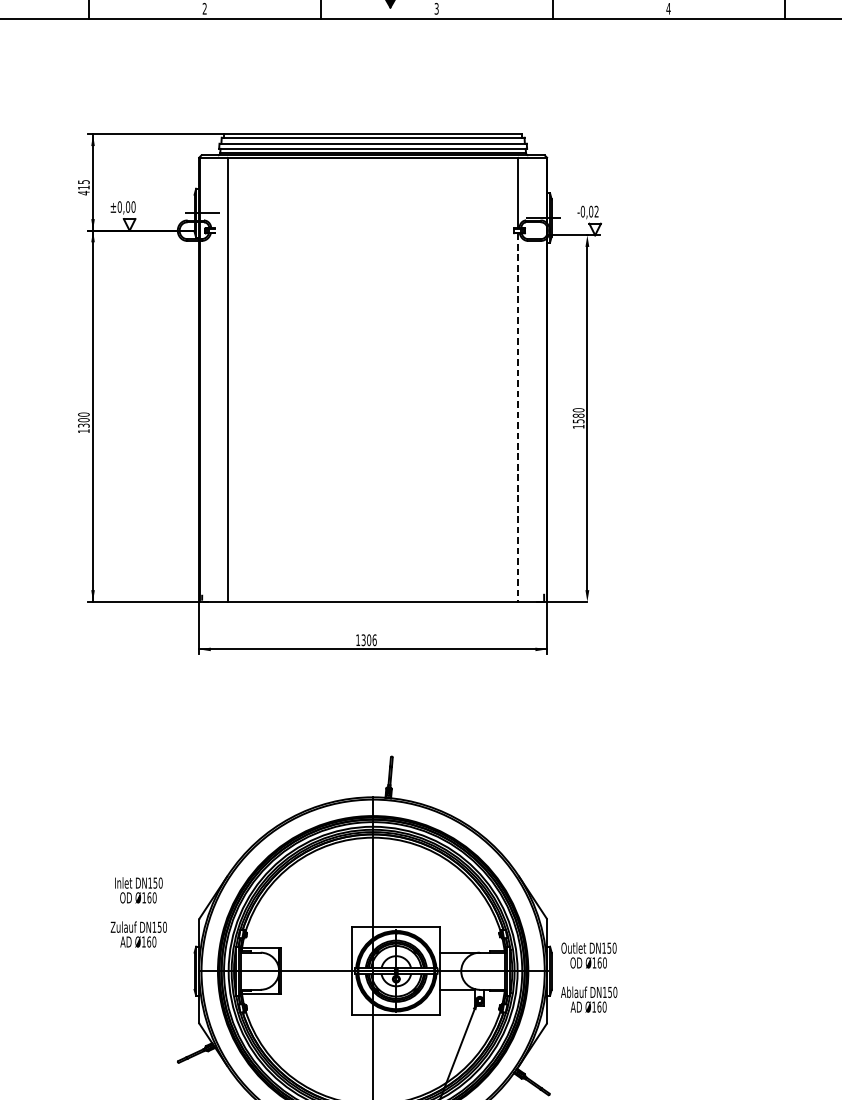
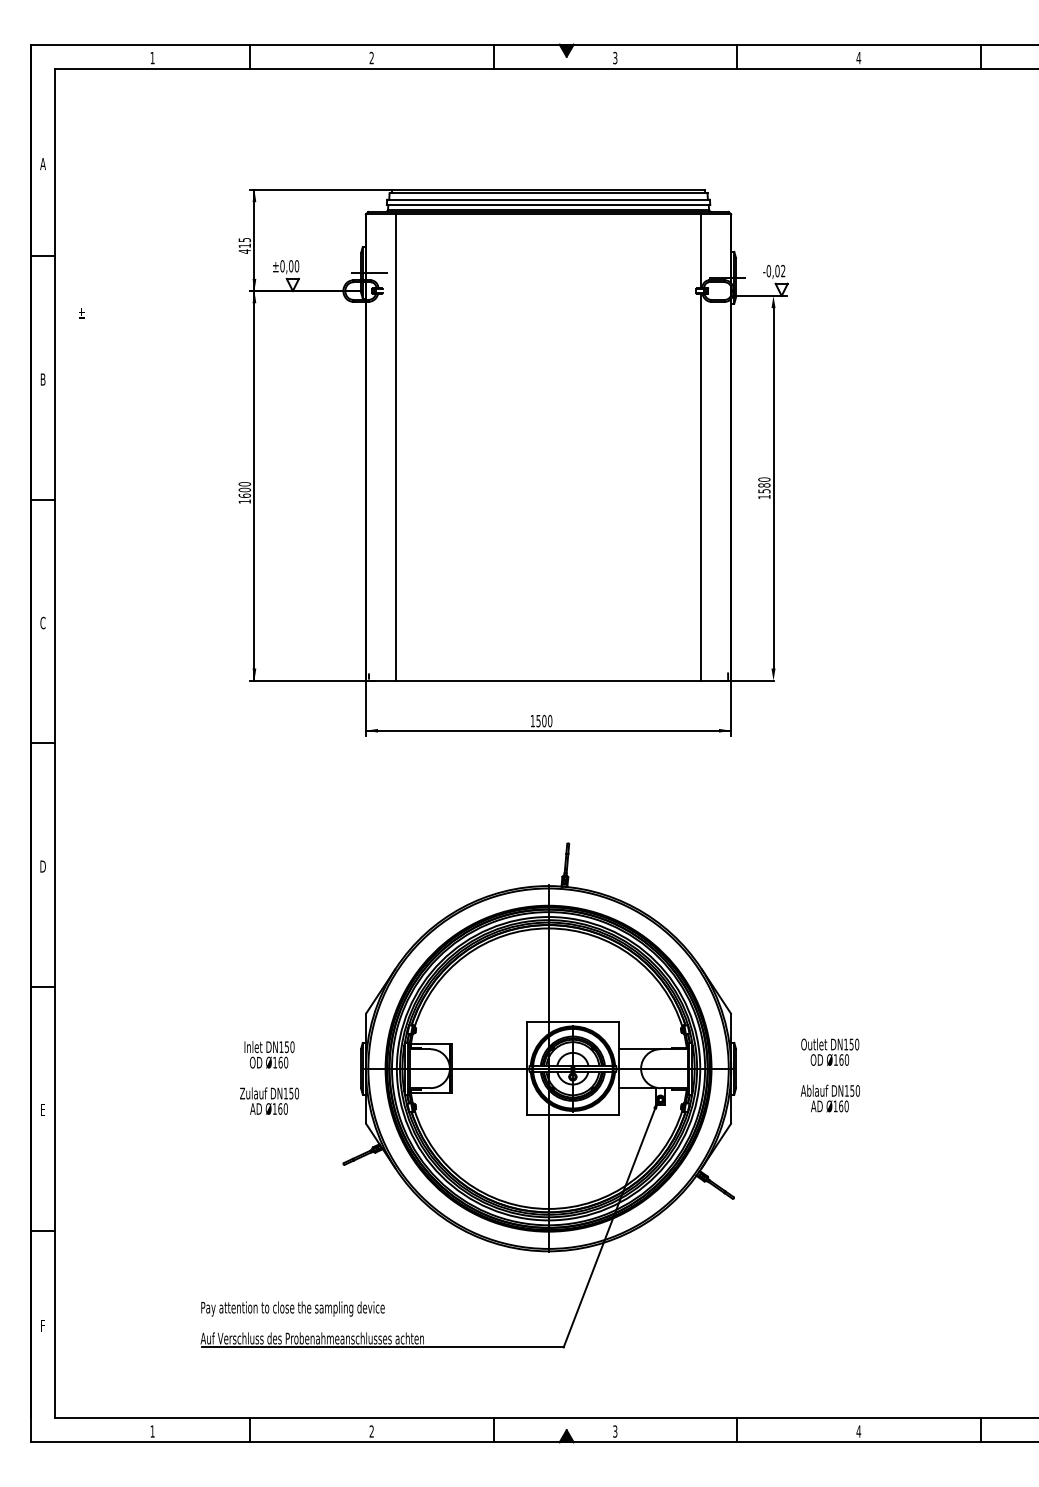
line: (518, 417) -> (701, 487), dashed -> solid
text: (83, 425) -> (244, 495), 1300 -> 1600
text: (369, 639) -> (544, 720), 1306 -> 1500
text: (138, 911) -> (269, 1077), moved
text: (588, 977) -> (829, 1075), moved

